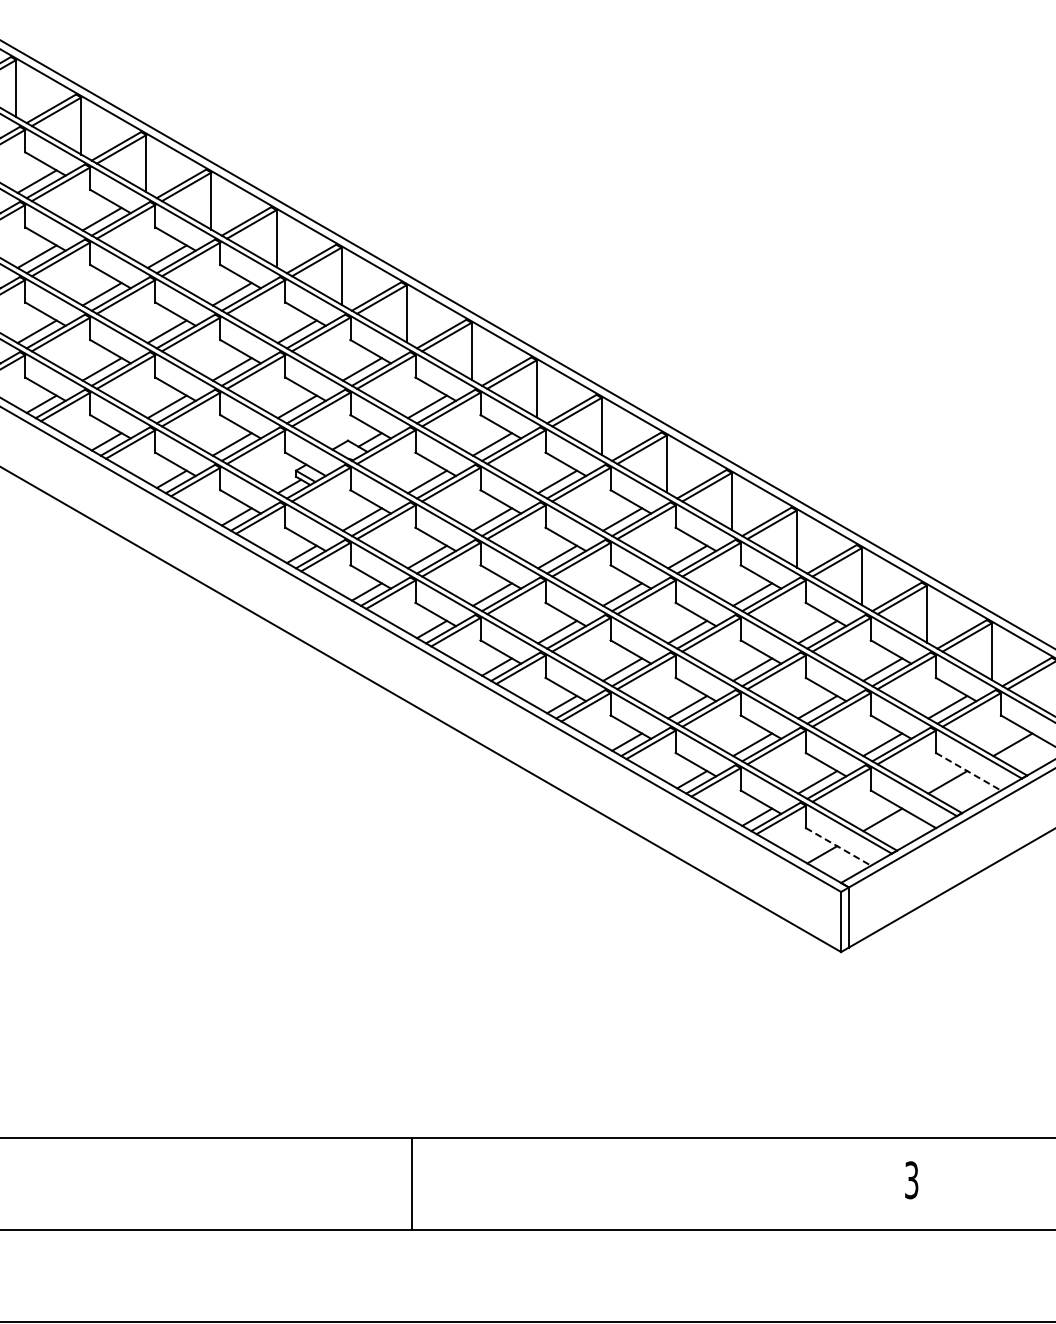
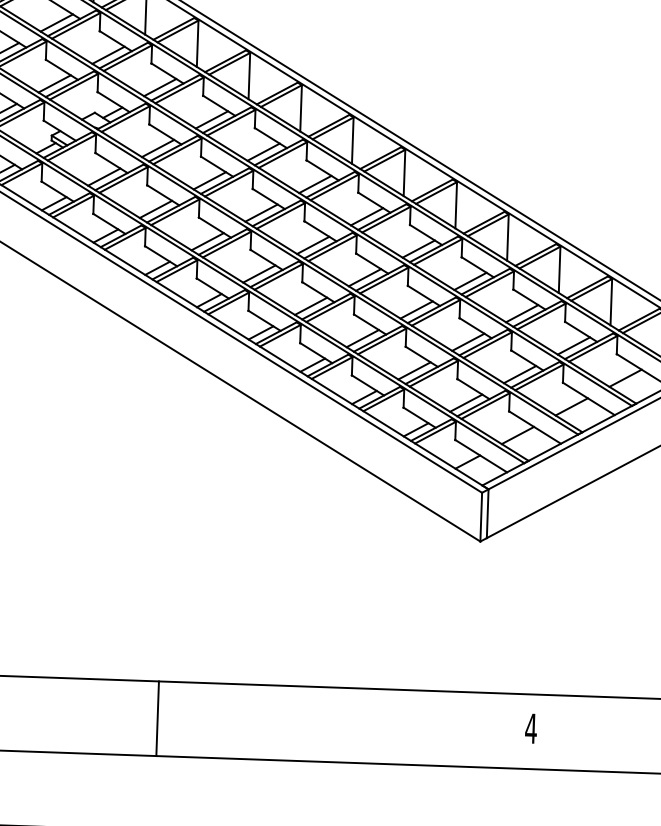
line: (968, 771) -> (588, 398), dashed -> solid
line: (838, 846) -> (481, 455), dashed -> solid
text: (911, 1180) -> (530, 728), 3 -> 4
line: (412, 1184) -> (157, 719), moved

